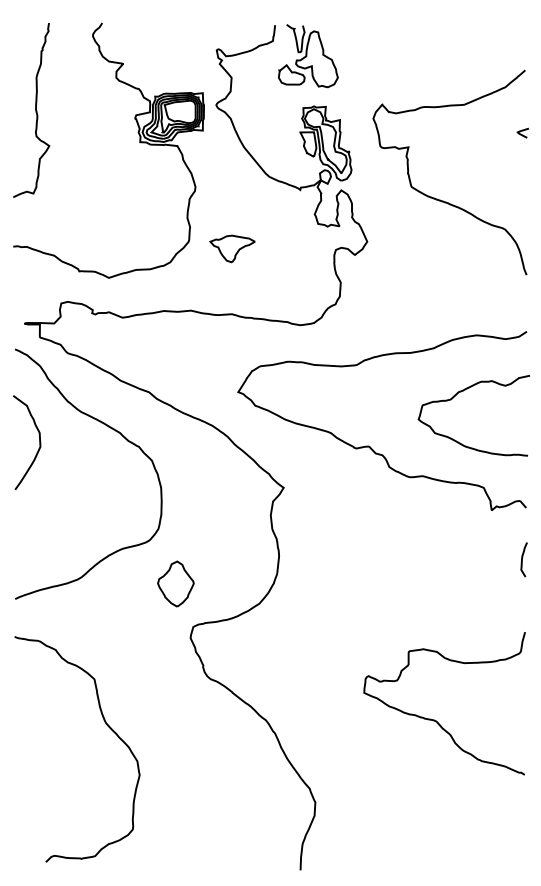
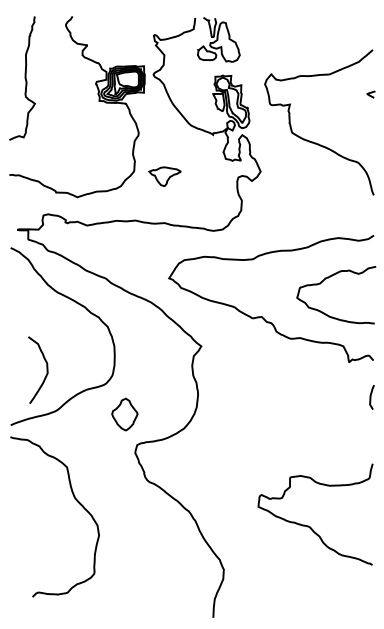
curve: (38, 441) -> (46, 369), moved
curve: (437, 720) -> (310, 526), moved
curve: (106, 726) -> (75, 500), moved

